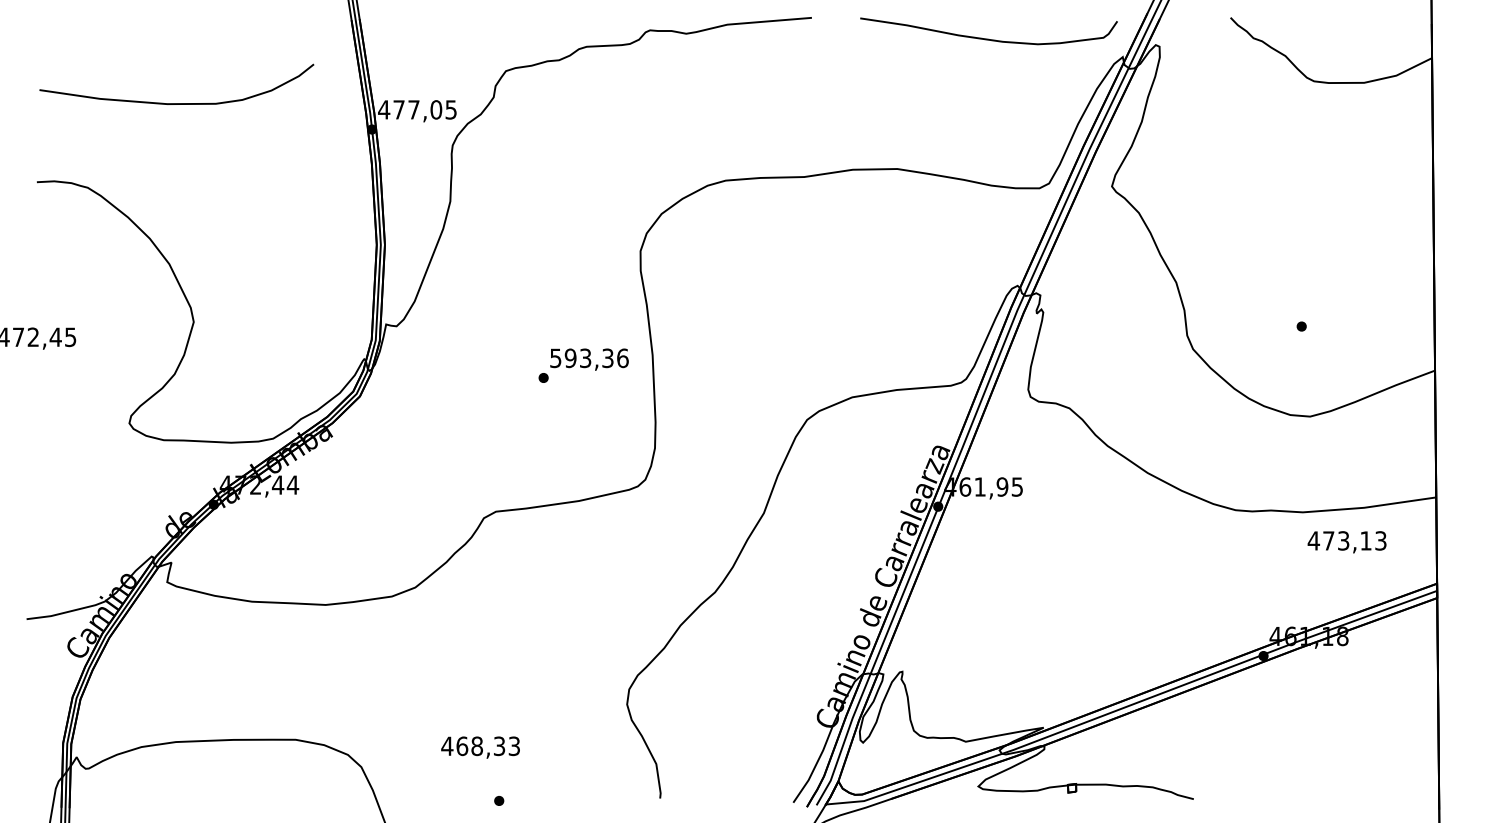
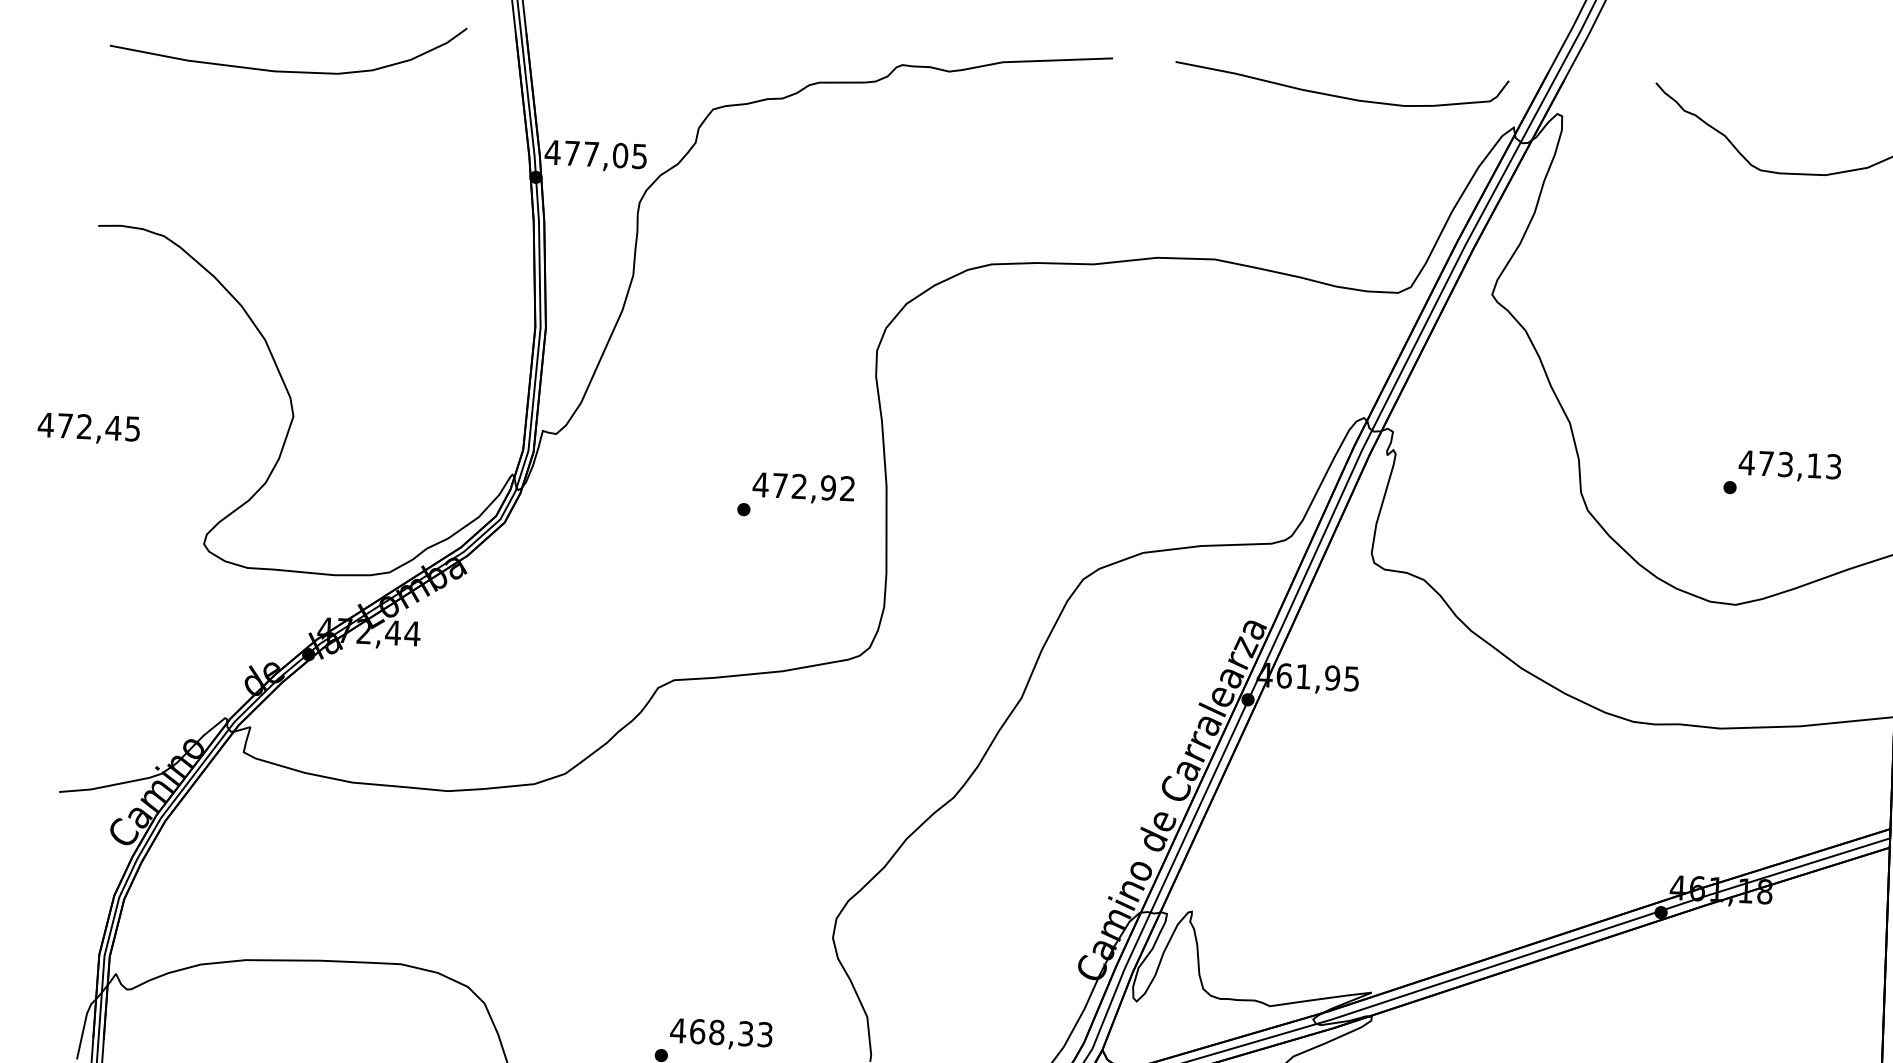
part: (176, 103) -> (286, 71), moved
text: (588, 358) -> (803, 487), 593,36 -> 472,92
text: (1346, 542) -> (1789, 466), moved
text: (480, 747) -> (721, 1034), moved

